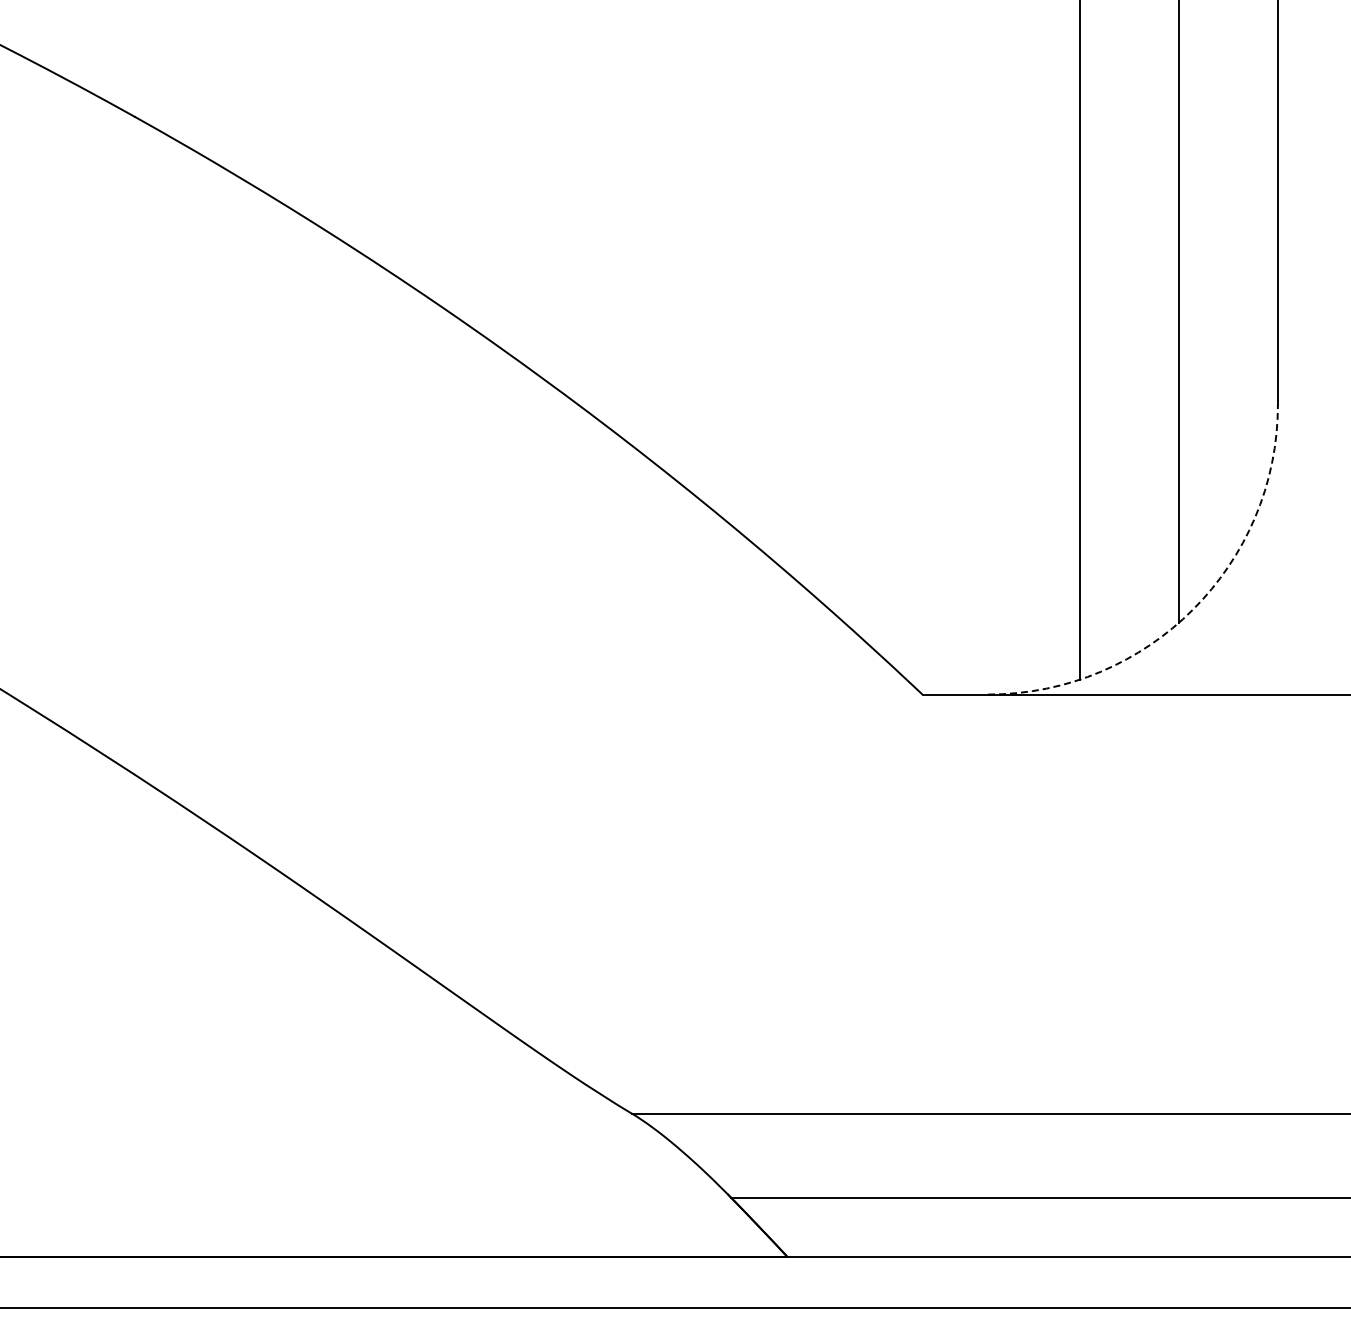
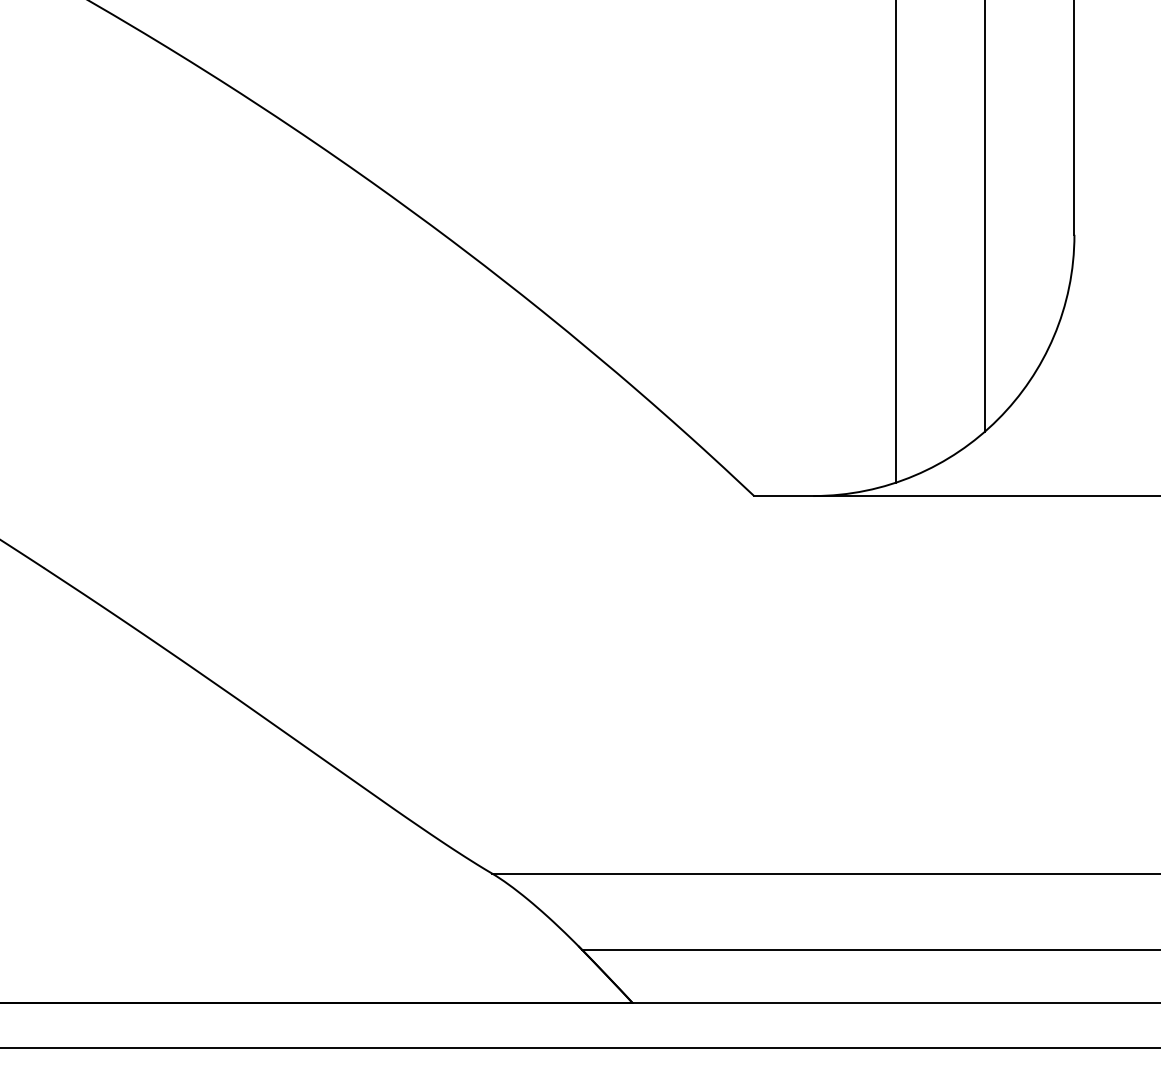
arc: (1193, 609) -> (998, 419), dashed -> solid

